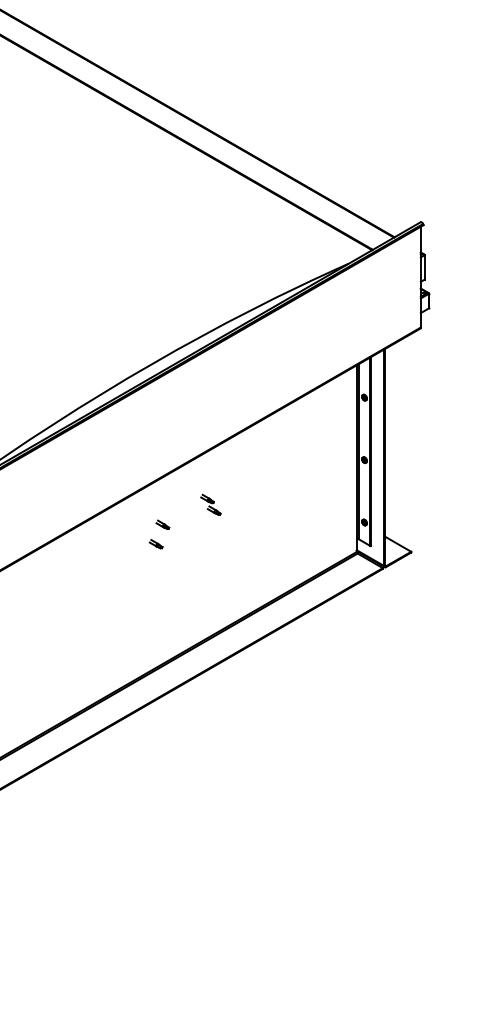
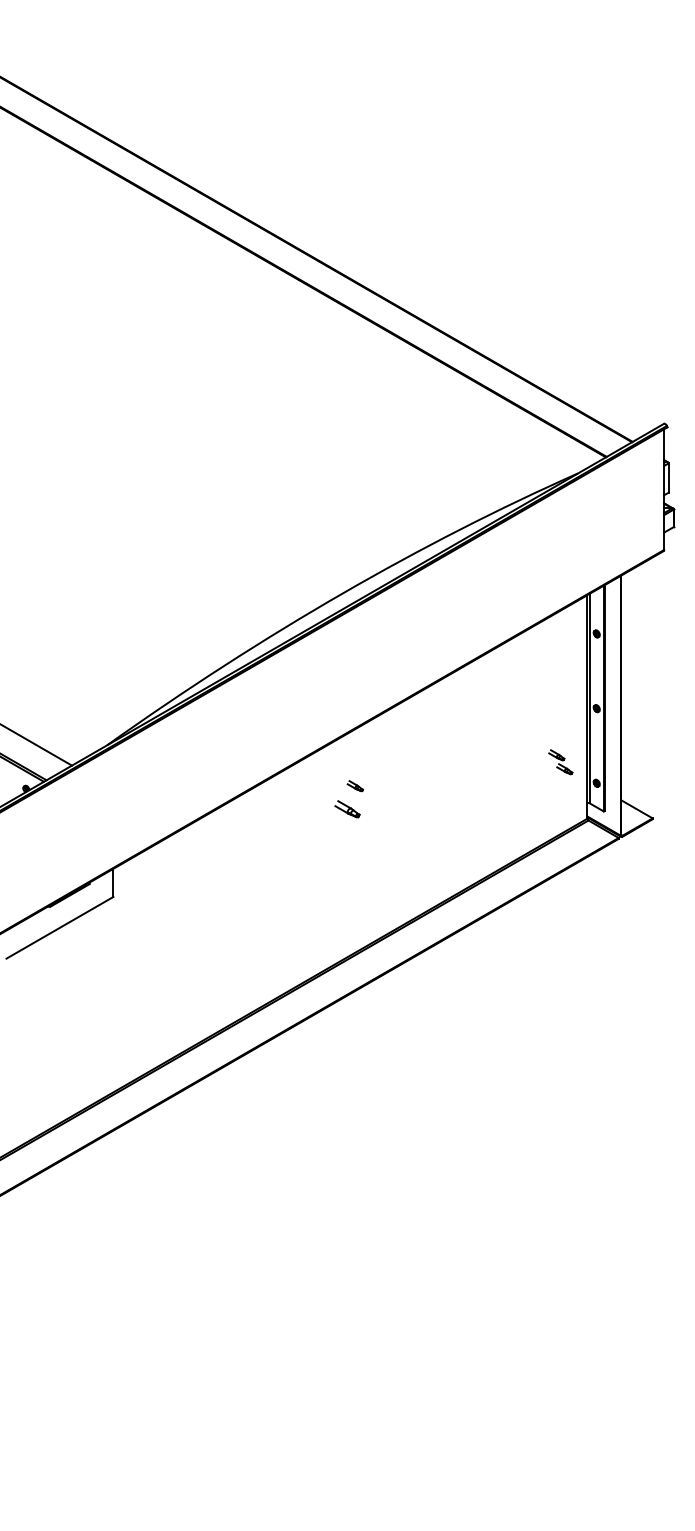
part: (210, 505) -> (560, 762), moved
part: (155, 544) -> (346, 809), size x1.6

